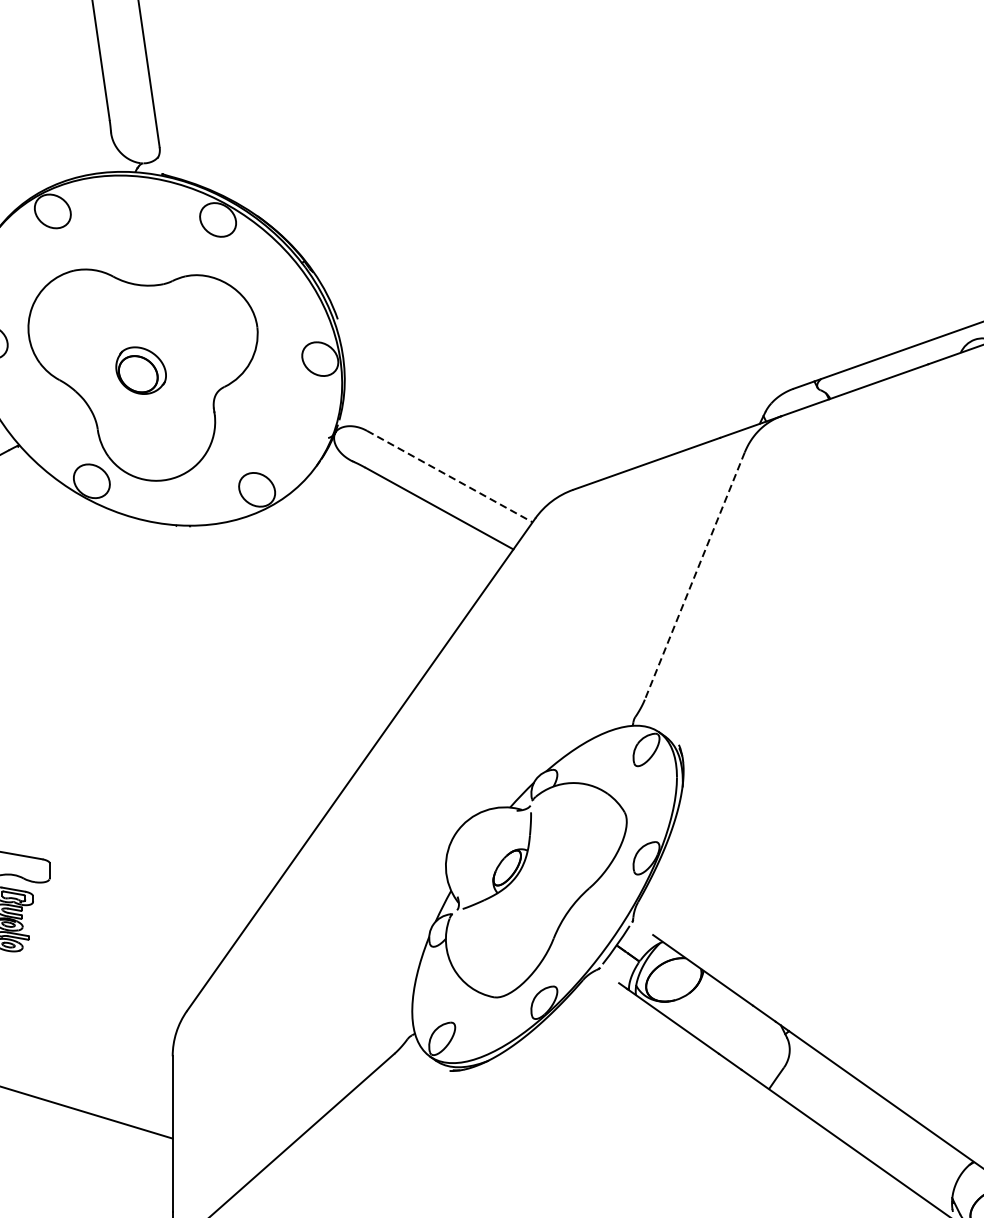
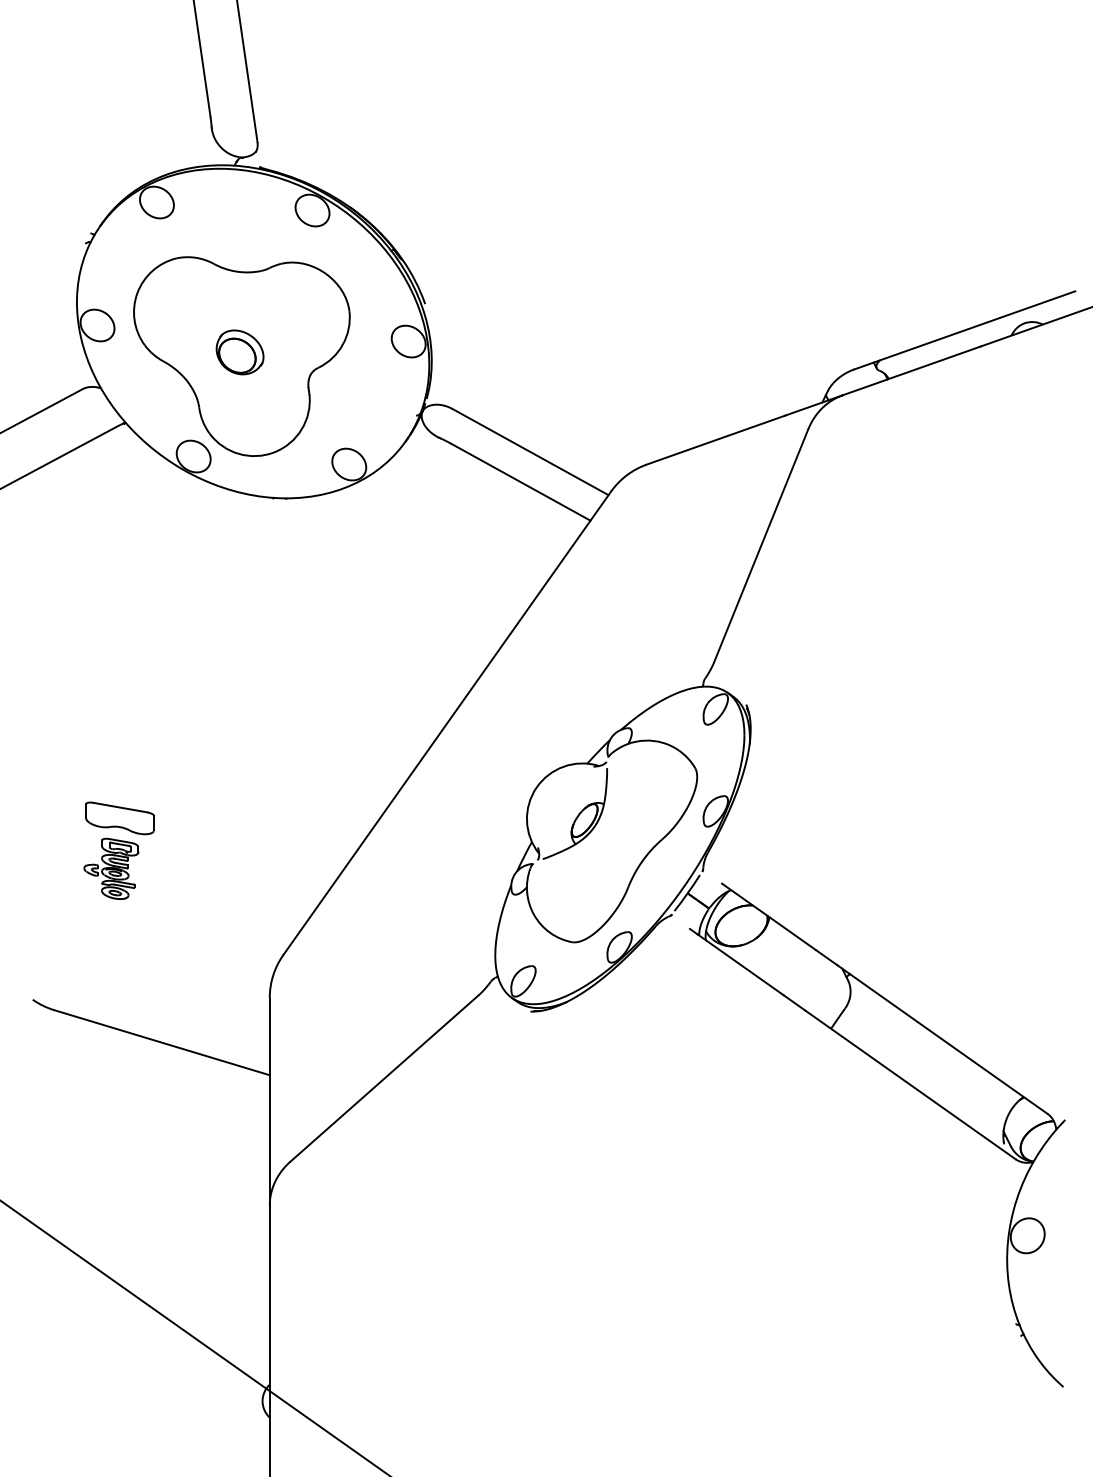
line: (450, 476) -> (531, 452), dashed -> solid
line: (695, 576) -> (761, 546), dashed -> solid

